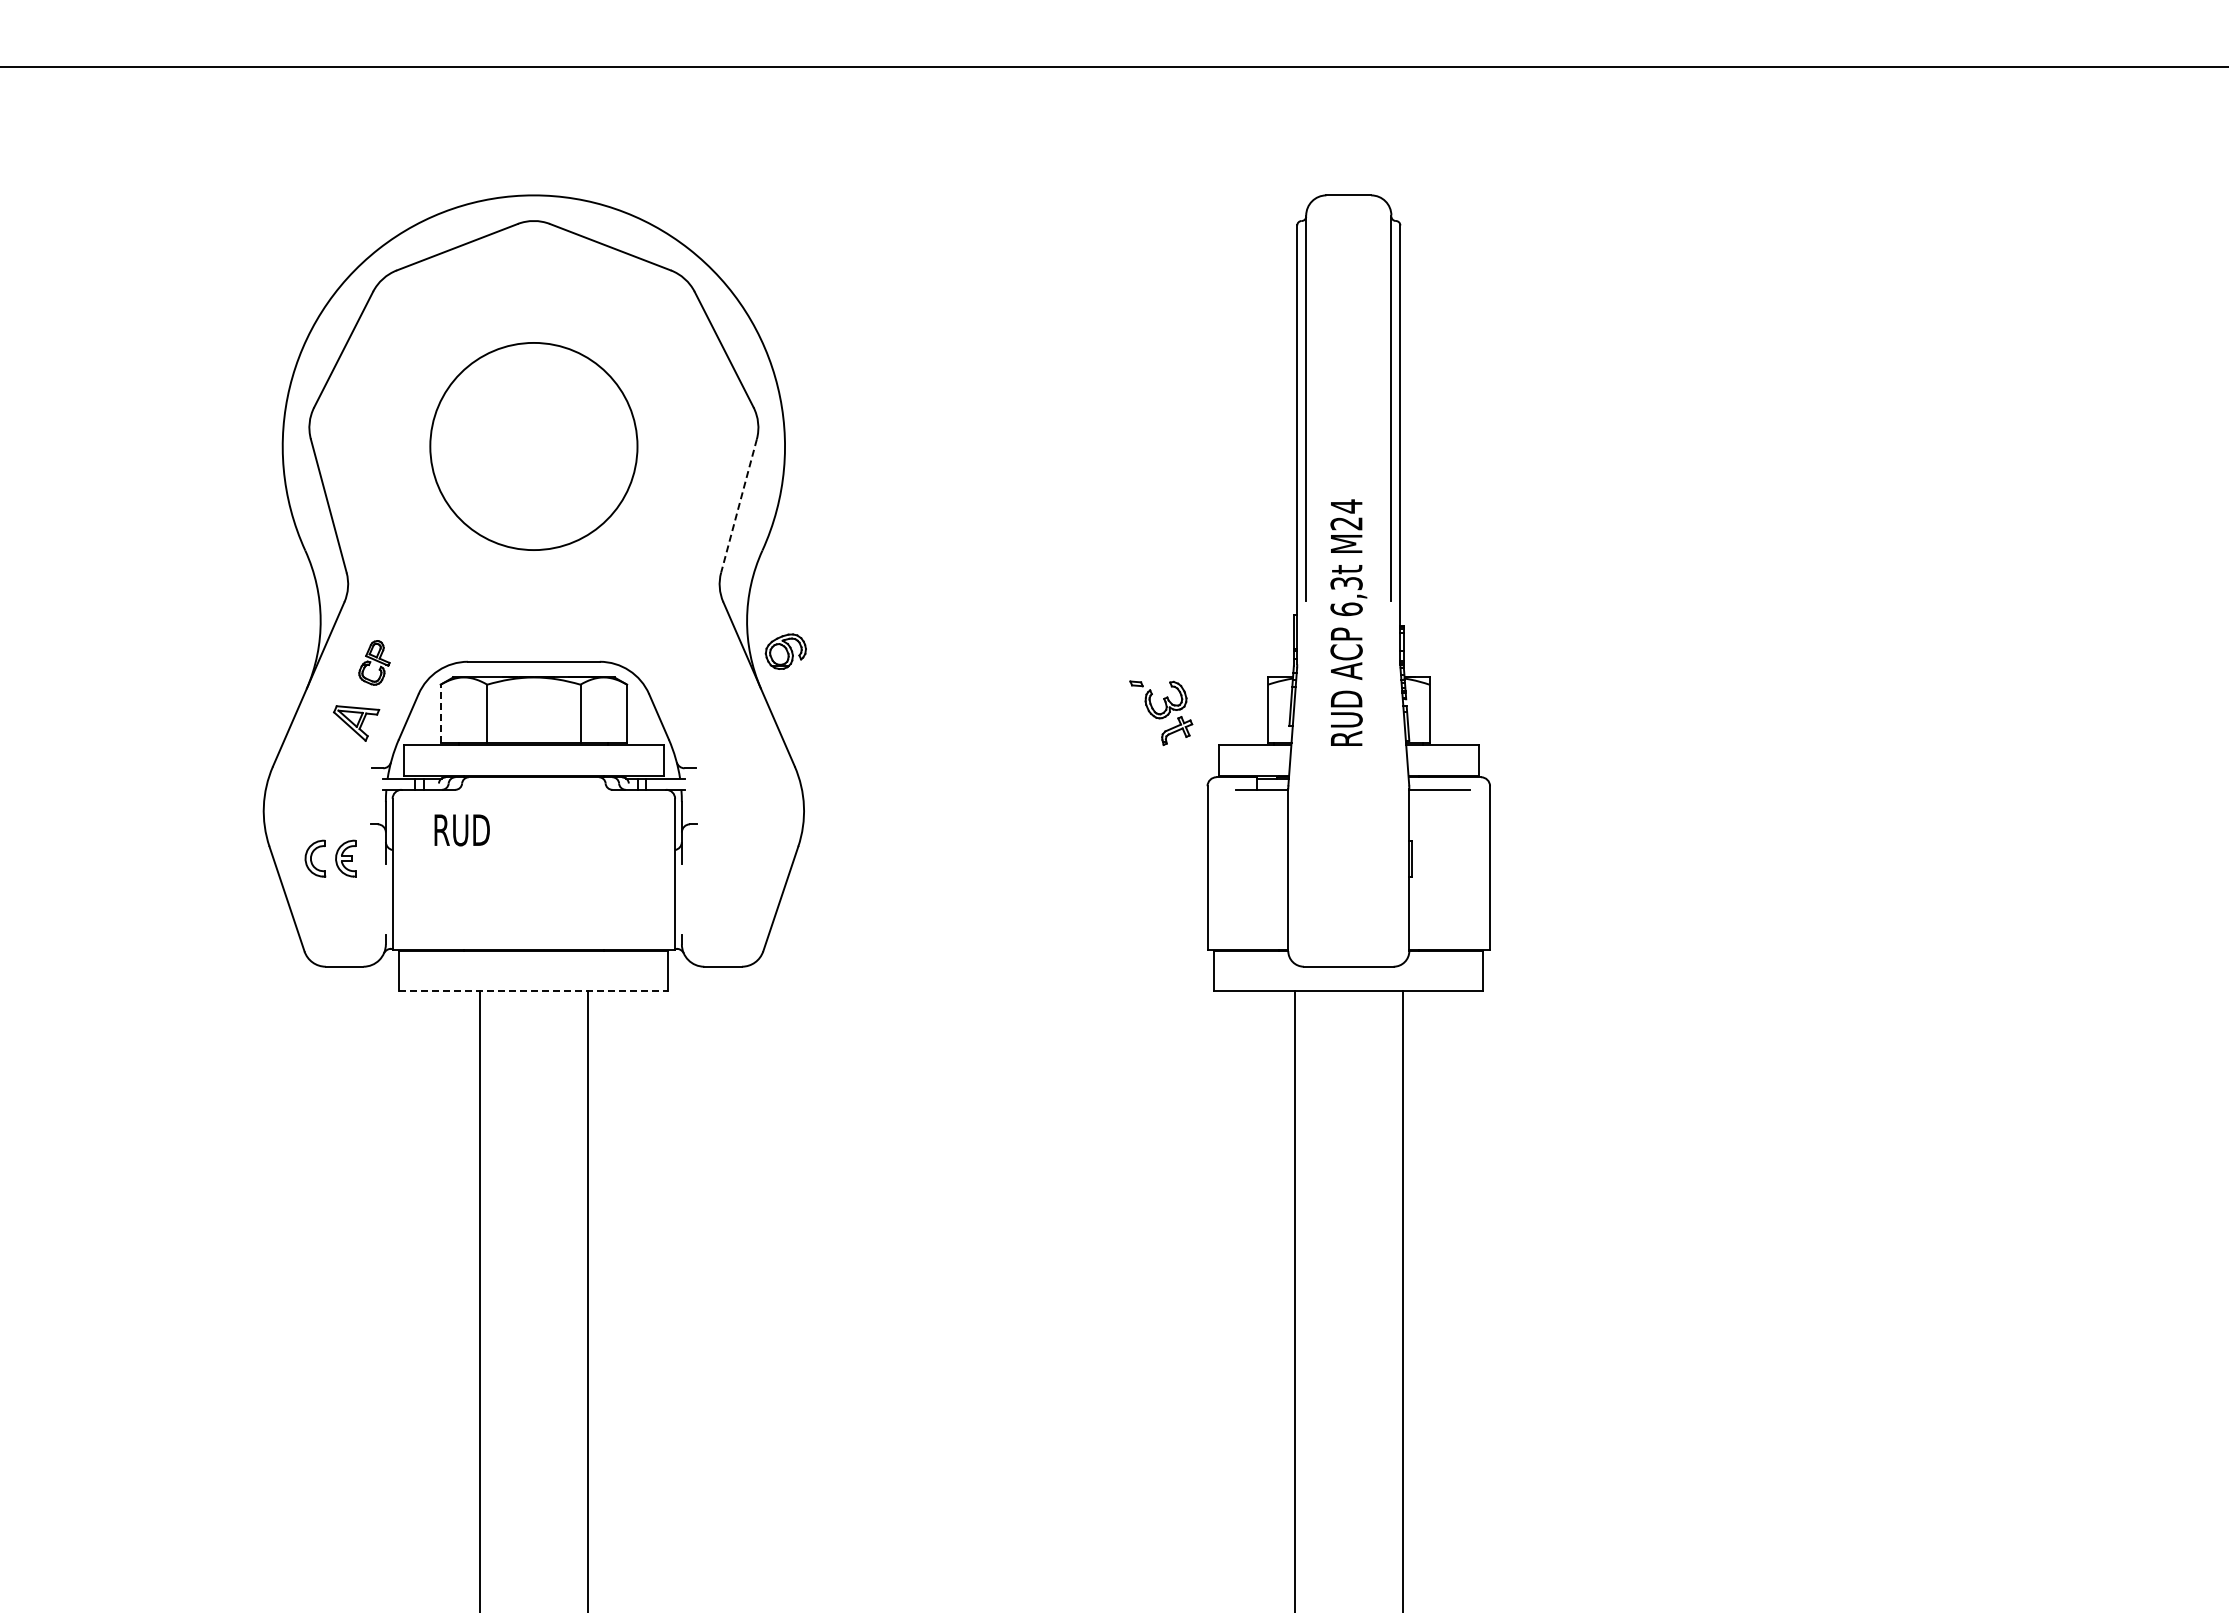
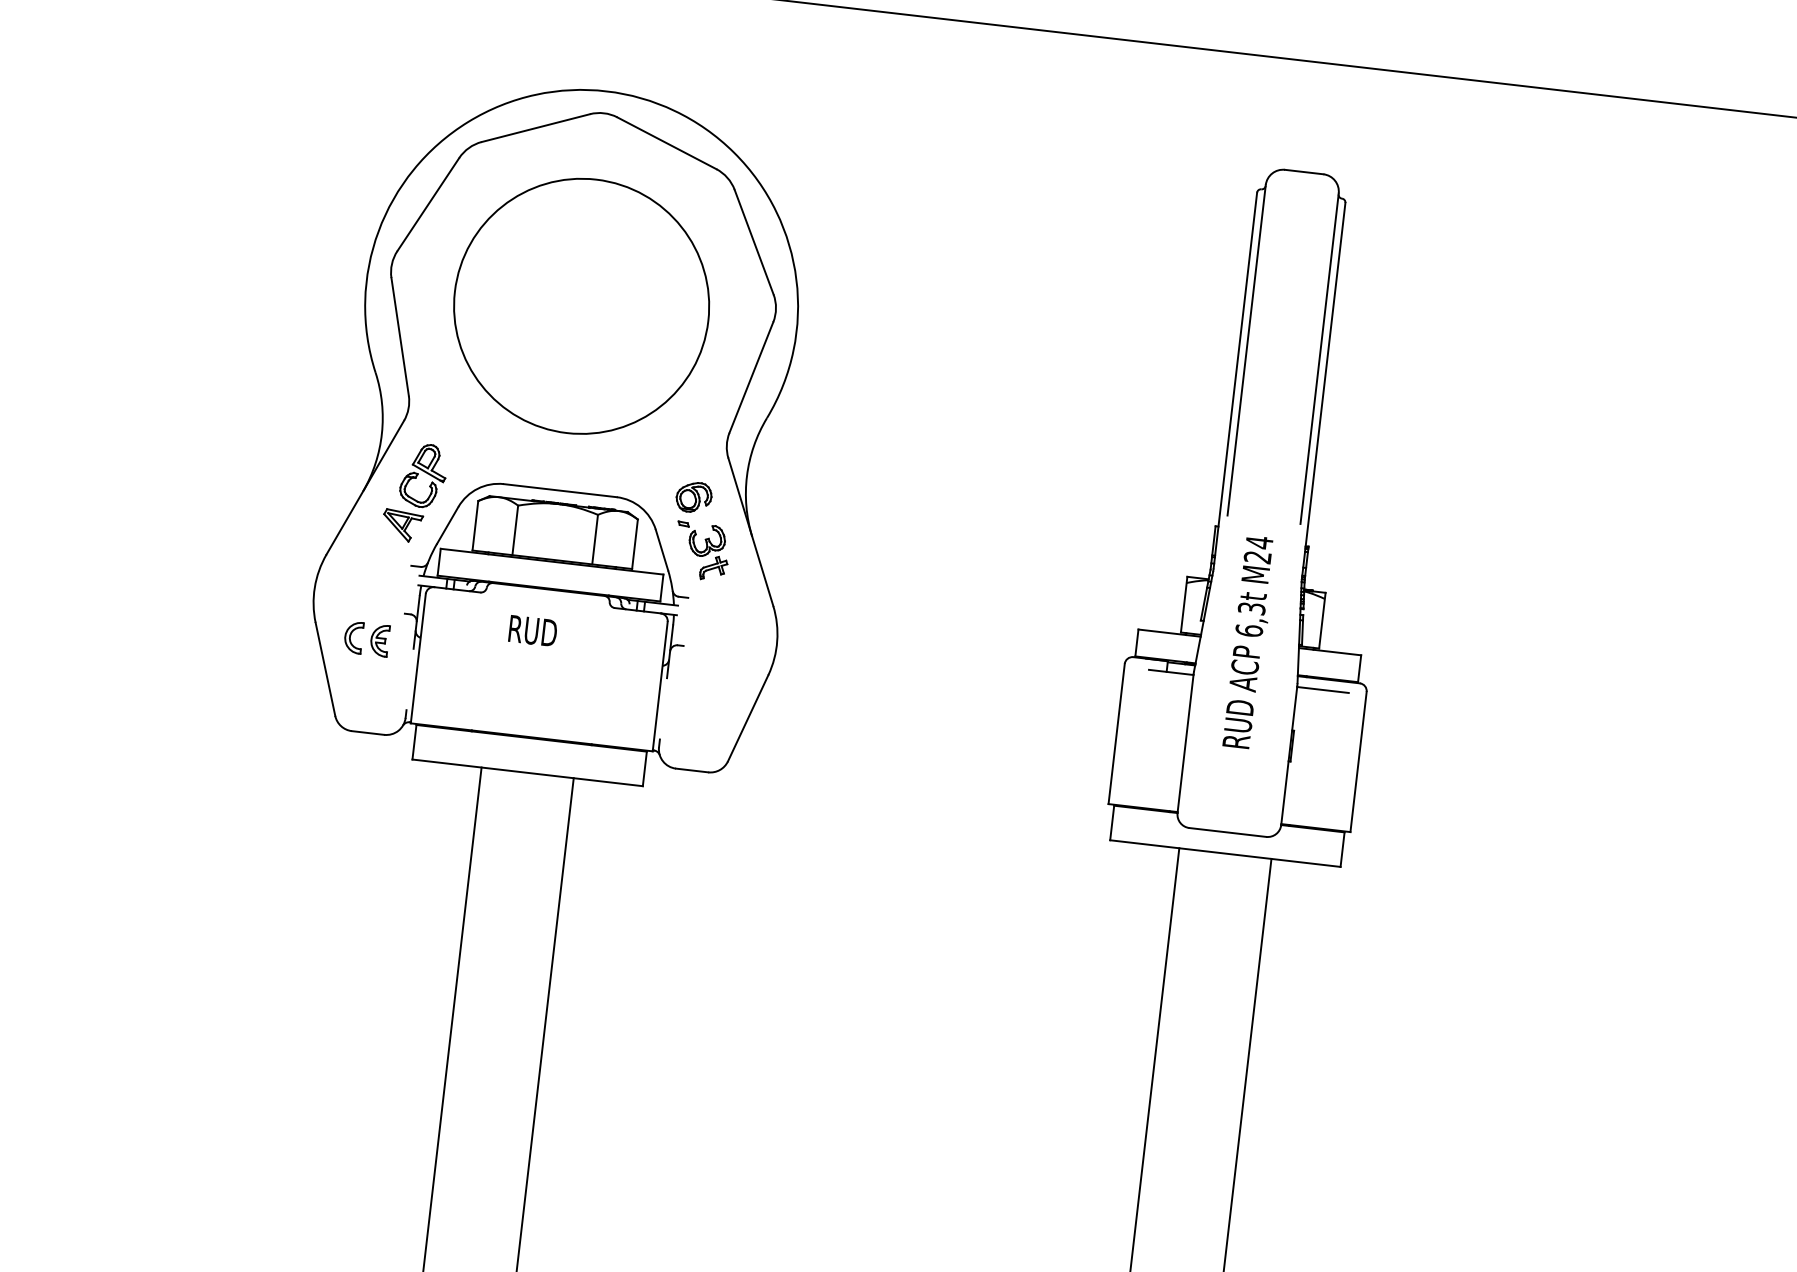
circle: (533, 446) -> (581, 306), size x1.43
line: (738, 506) -> (750, 377), dashed -> solid
text: (1348, 622) -> (1249, 642), moved
part: (785, 651) -> (693, 497), moved
part: (374, 662) -> (423, 475), size x1.67
part: (1161, 712) -> (702, 551), moved
line: (440, 713) -> (475, 525), dashed -> solid
text: (461, 830) -> (532, 631), moved
line: (533, 991) -> (527, 772), dashed -> solid

